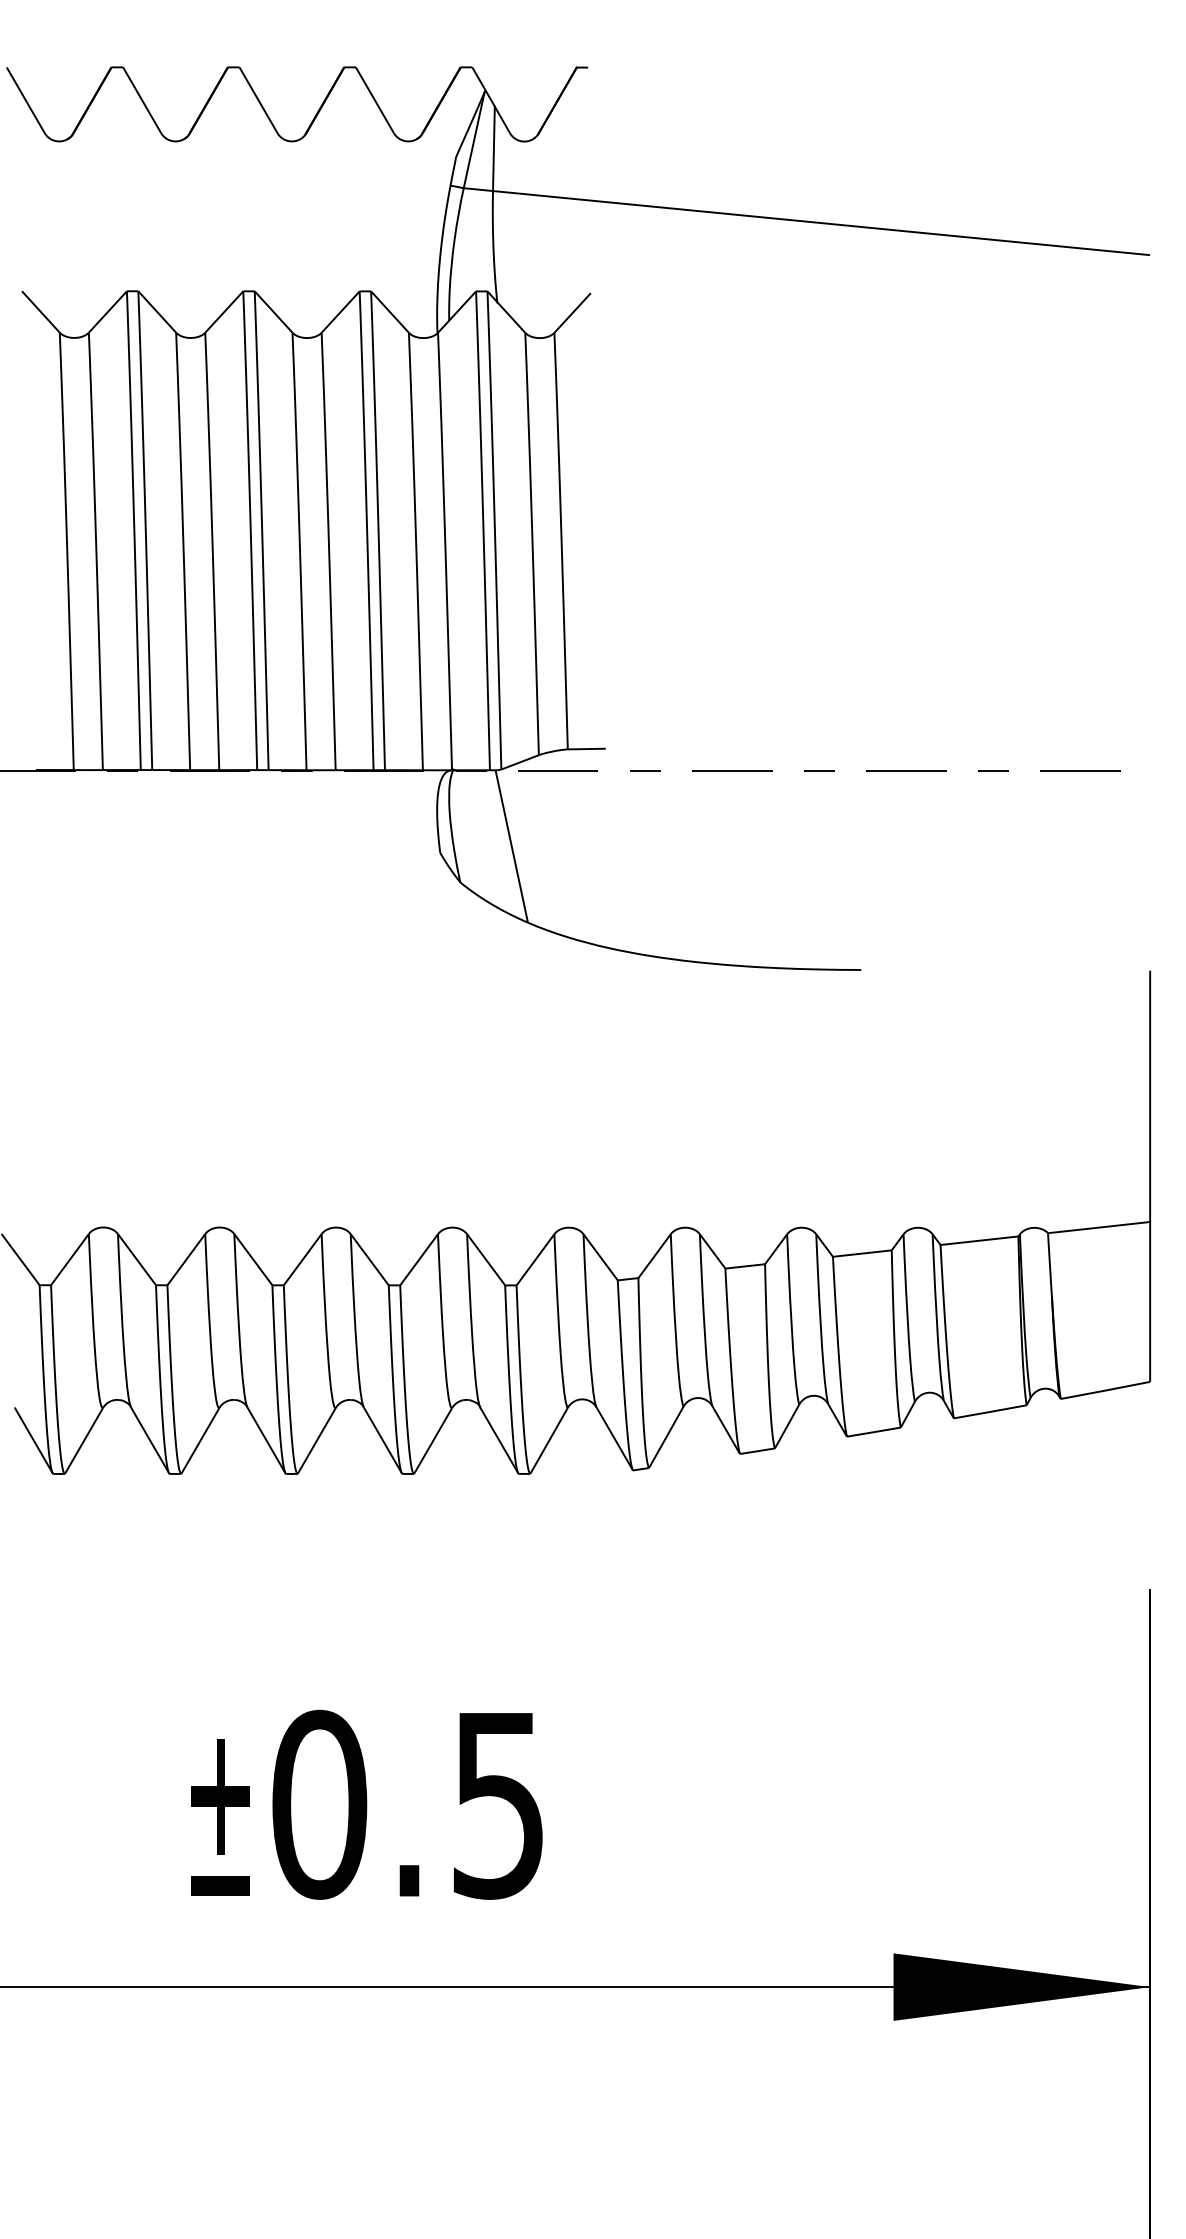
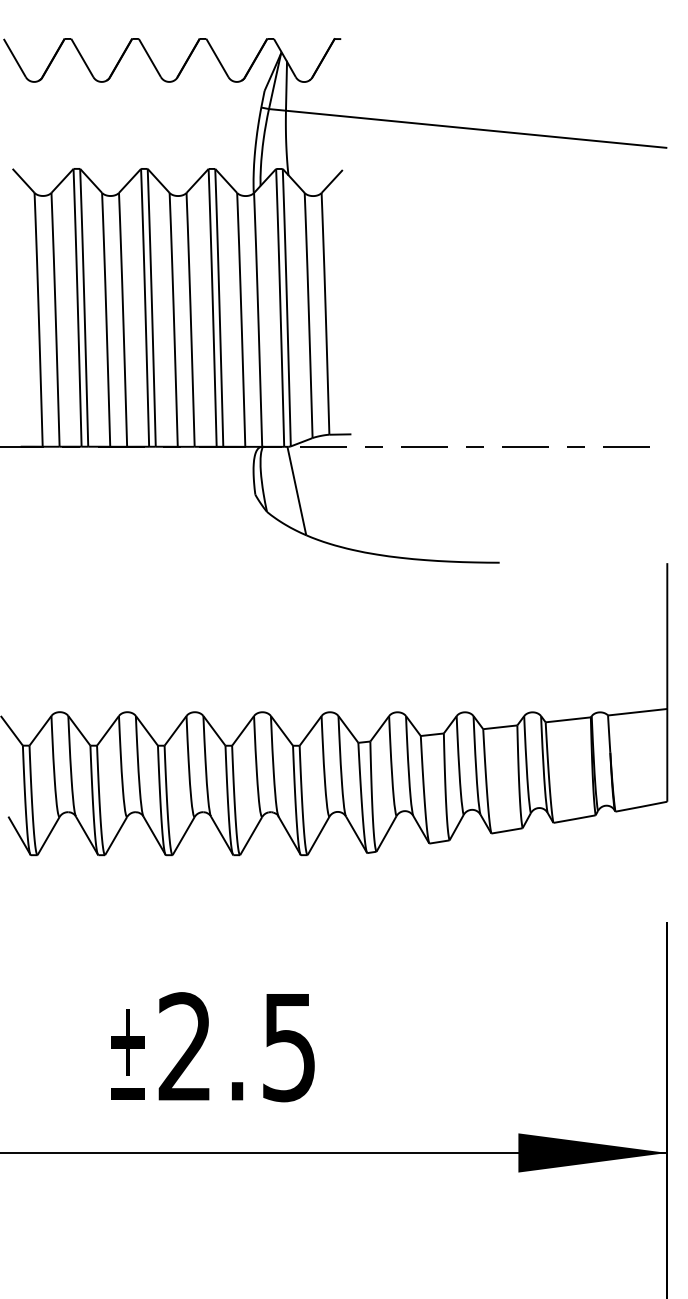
text: (319, 1805) -> (185, 1047), 0.5 -> 2.5

